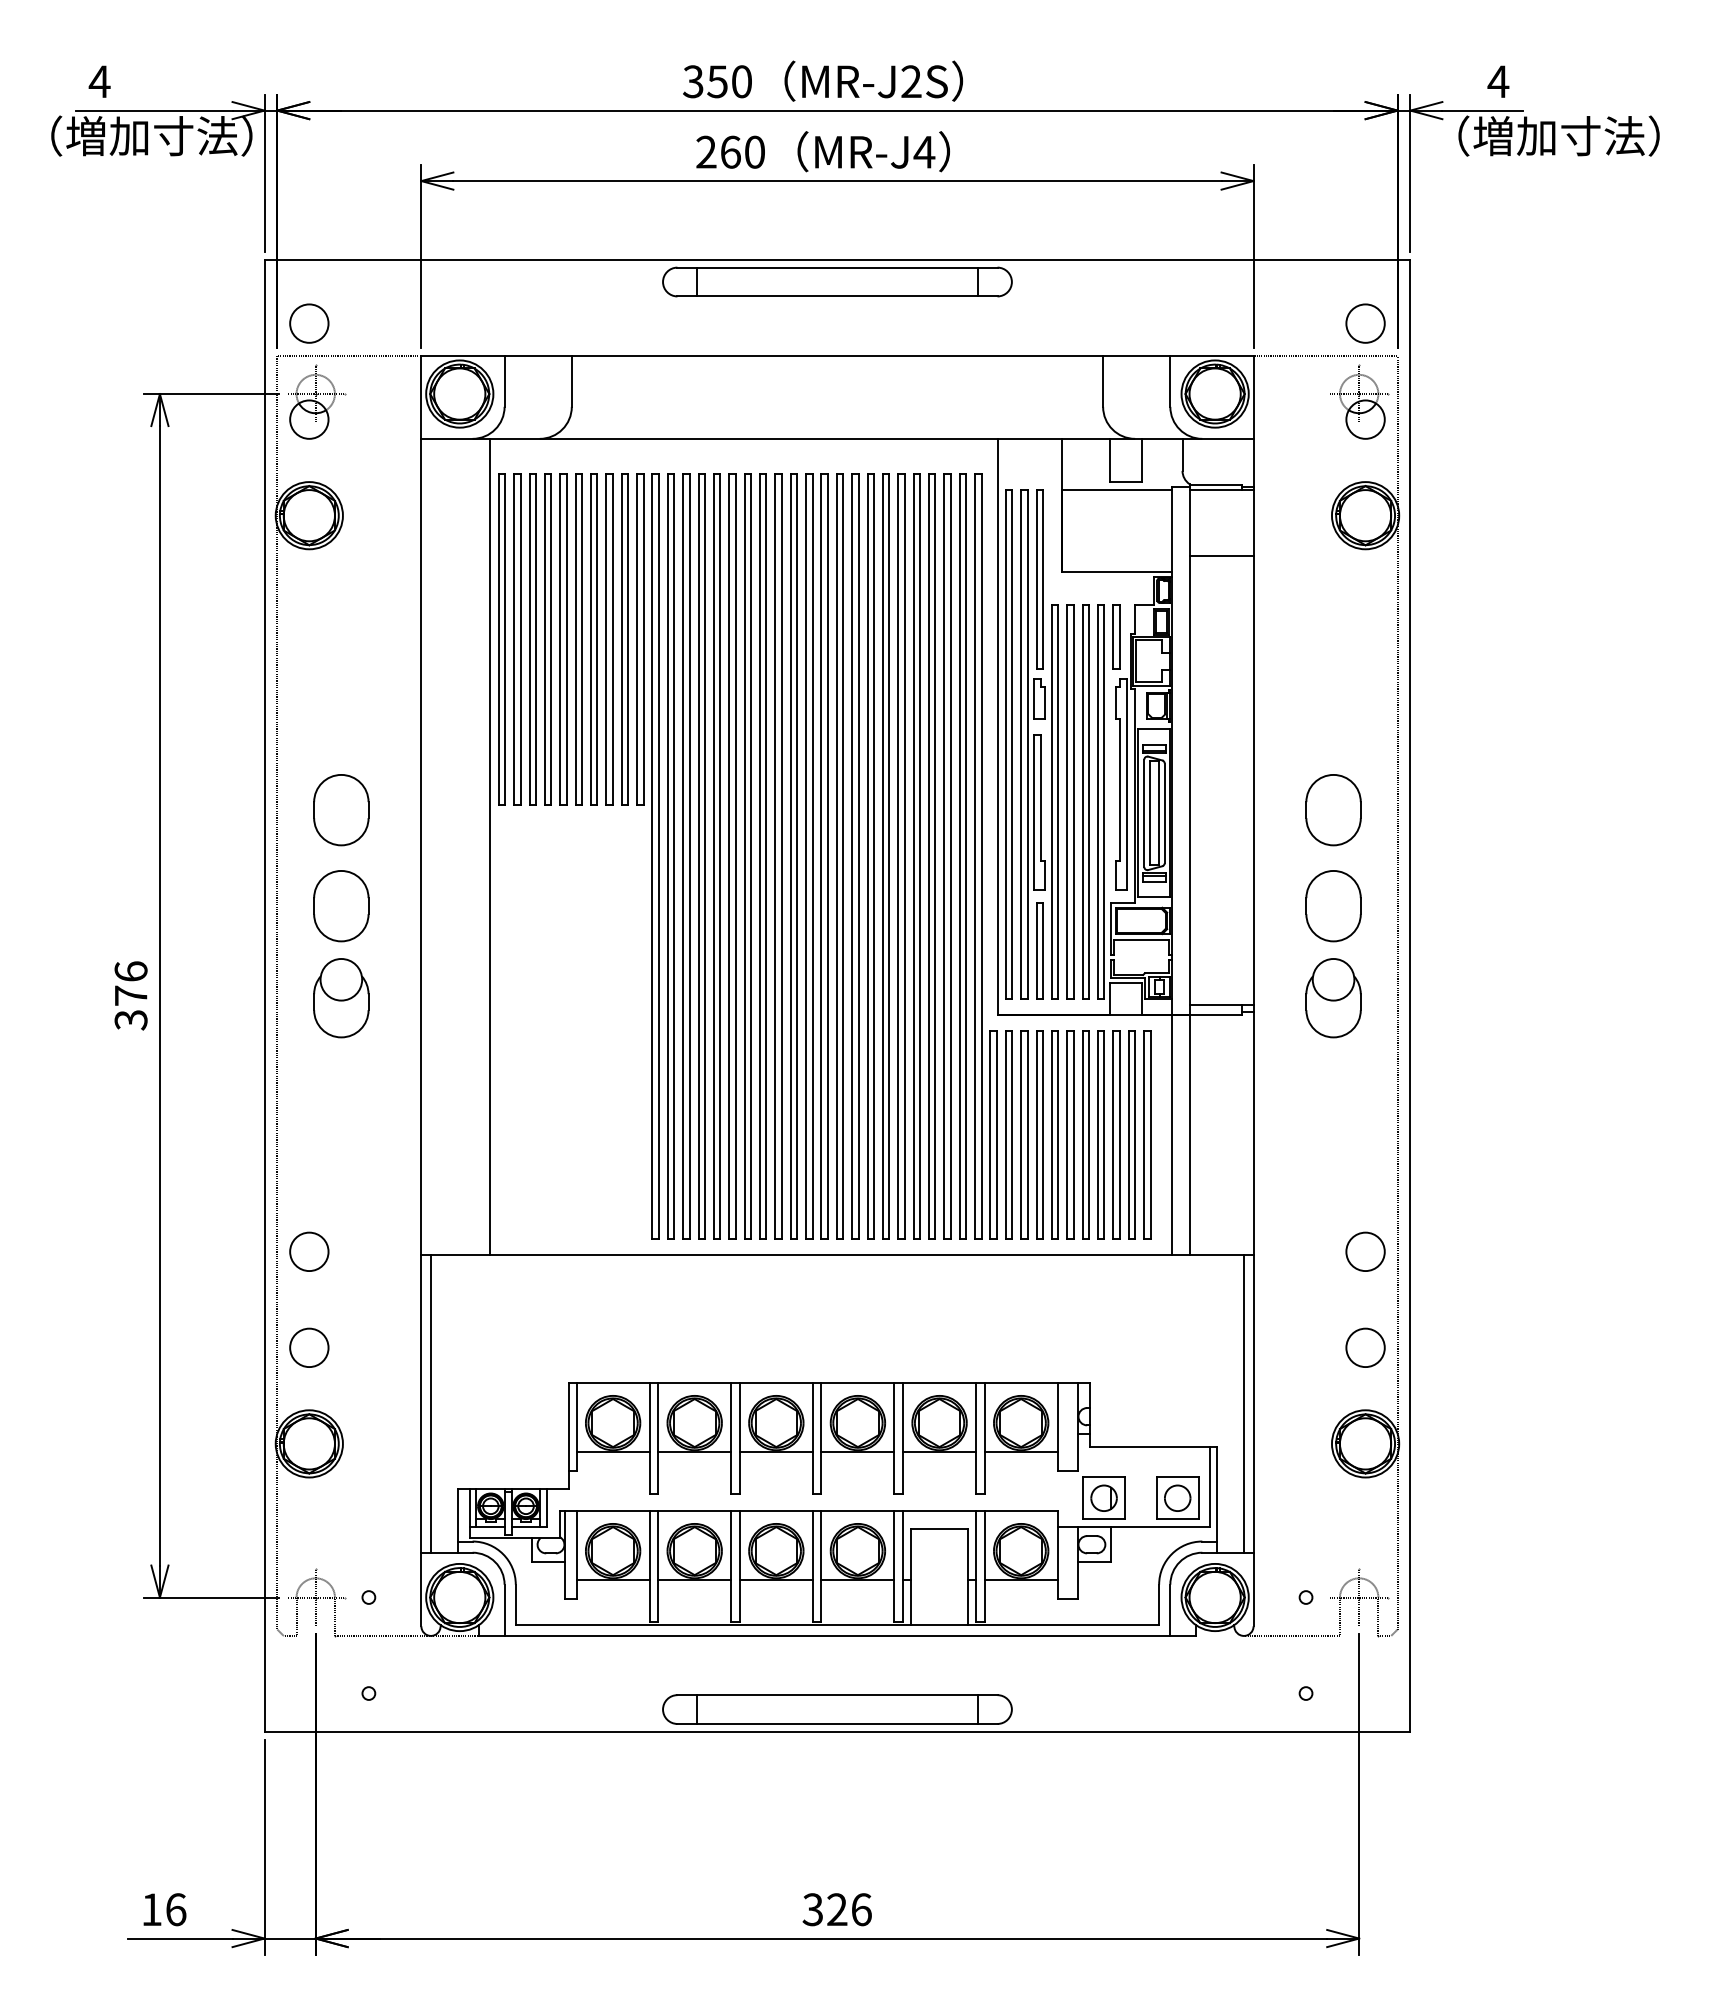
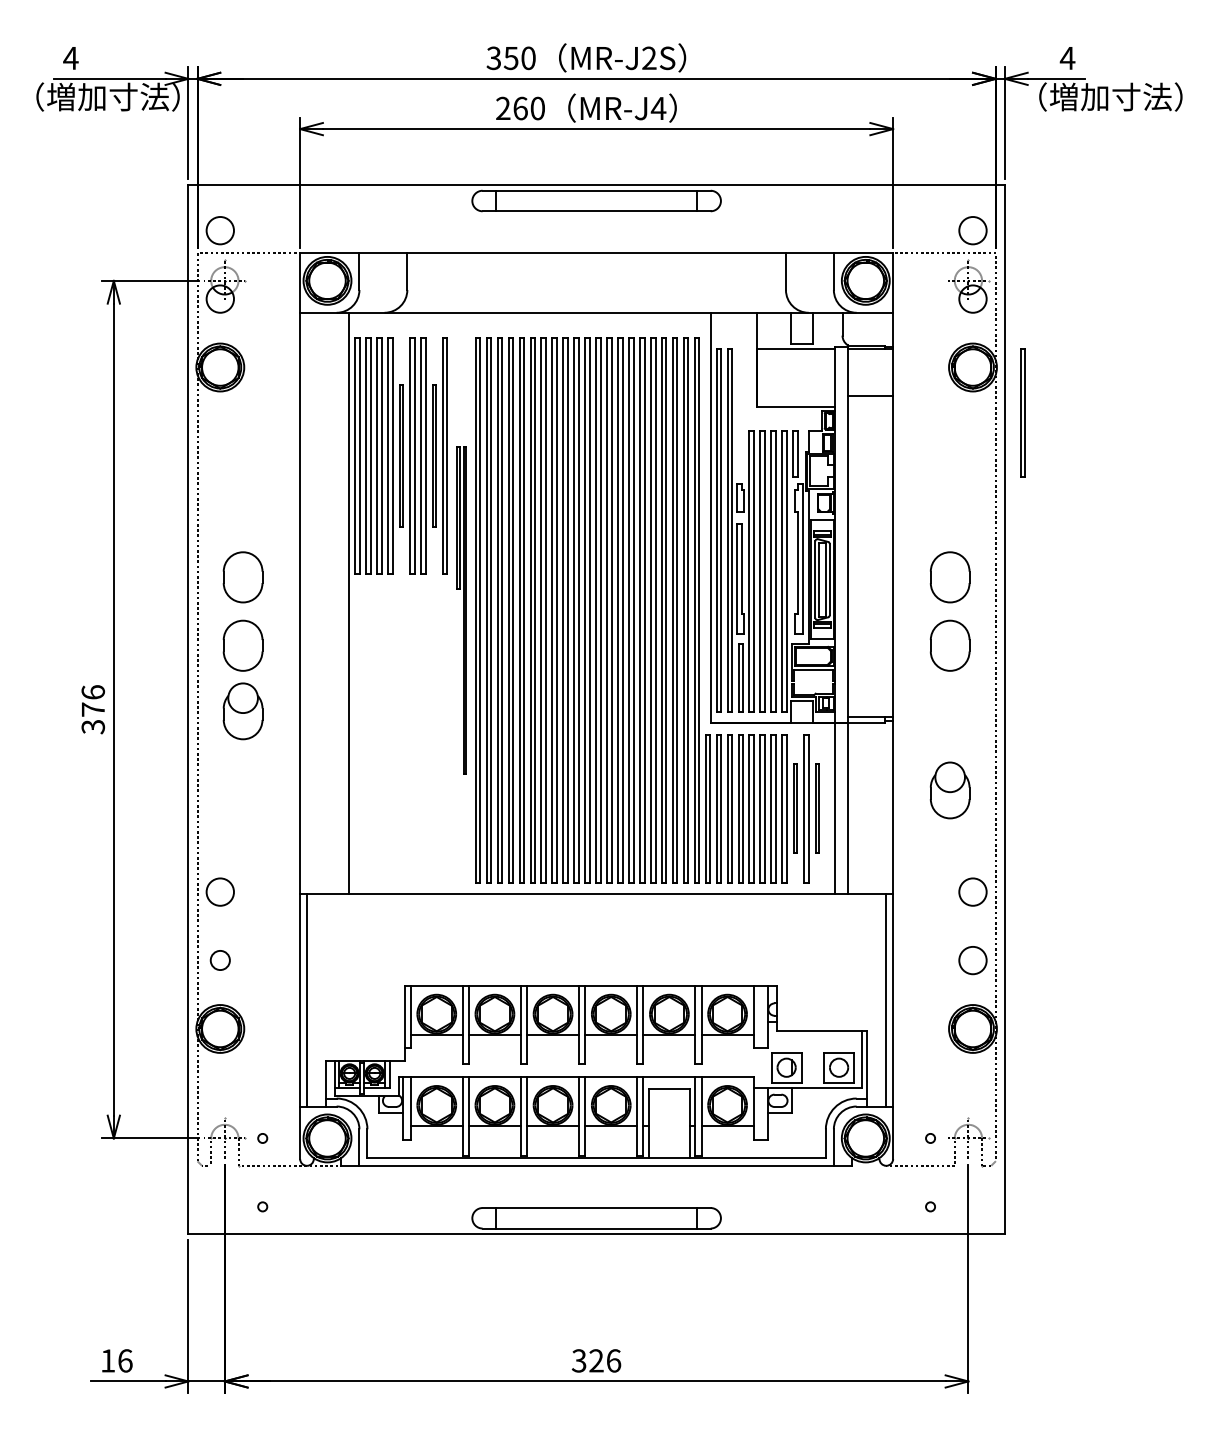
part: (1039, 579) -> (1022, 413), moved
part: (563, 639) -> (401, 455), size x0.6
part: (609, 639) -> (434, 455), size x0.6
part: (647, 856) -> (461, 610), size x0.6
part: (1333, 998) -> (950, 790), moved
part: (1116, 1134) -> (795, 808), size x0.6
part: (1147, 1134) -> (817, 808), size x0.6
circle: (309, 1347) -> (220, 960), size x0.7

